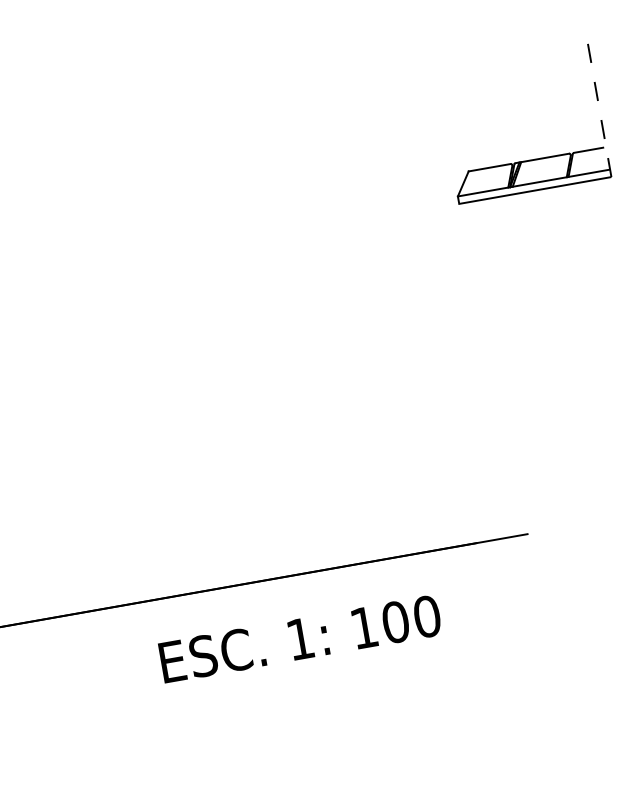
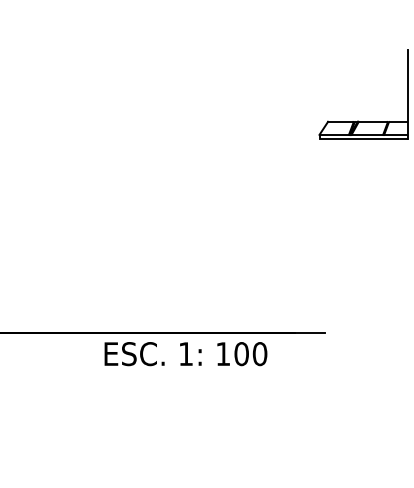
line: (597, 100) -> (408, 94), dashed -> solid
text: (299, 639) -> (185, 354), moved

